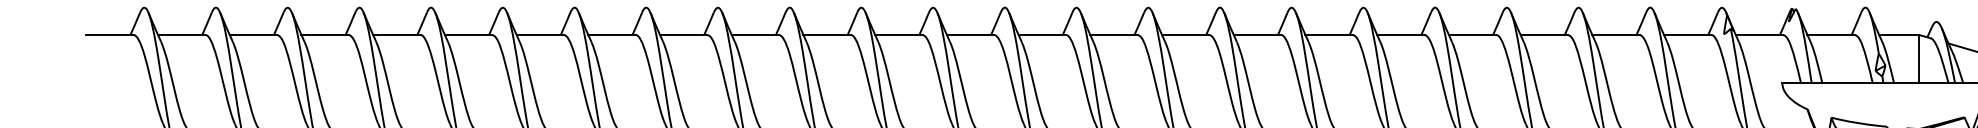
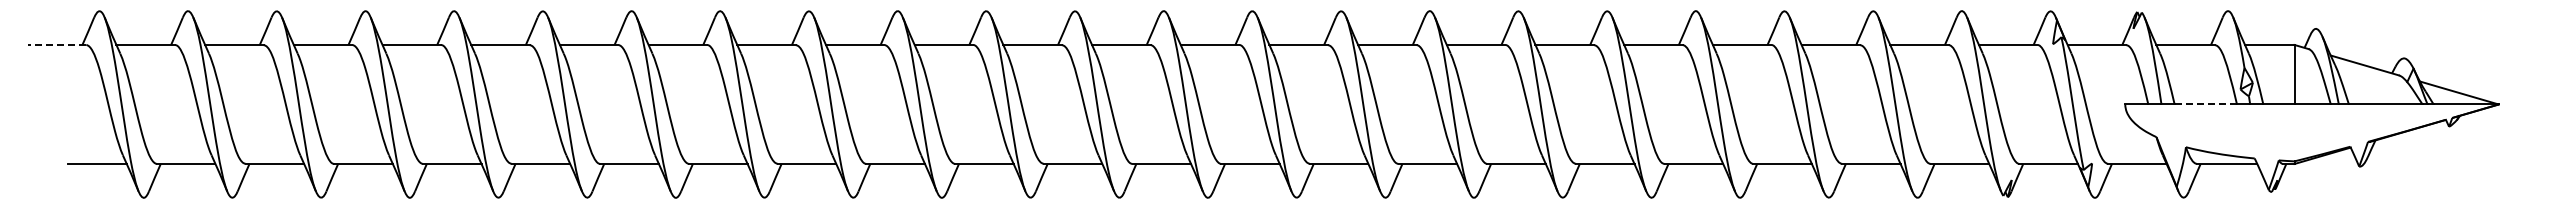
line: (109, 34) -> (56, 44), solid -> dashed
line: (1848, 83) -> (2206, 104), solid -> dashed

